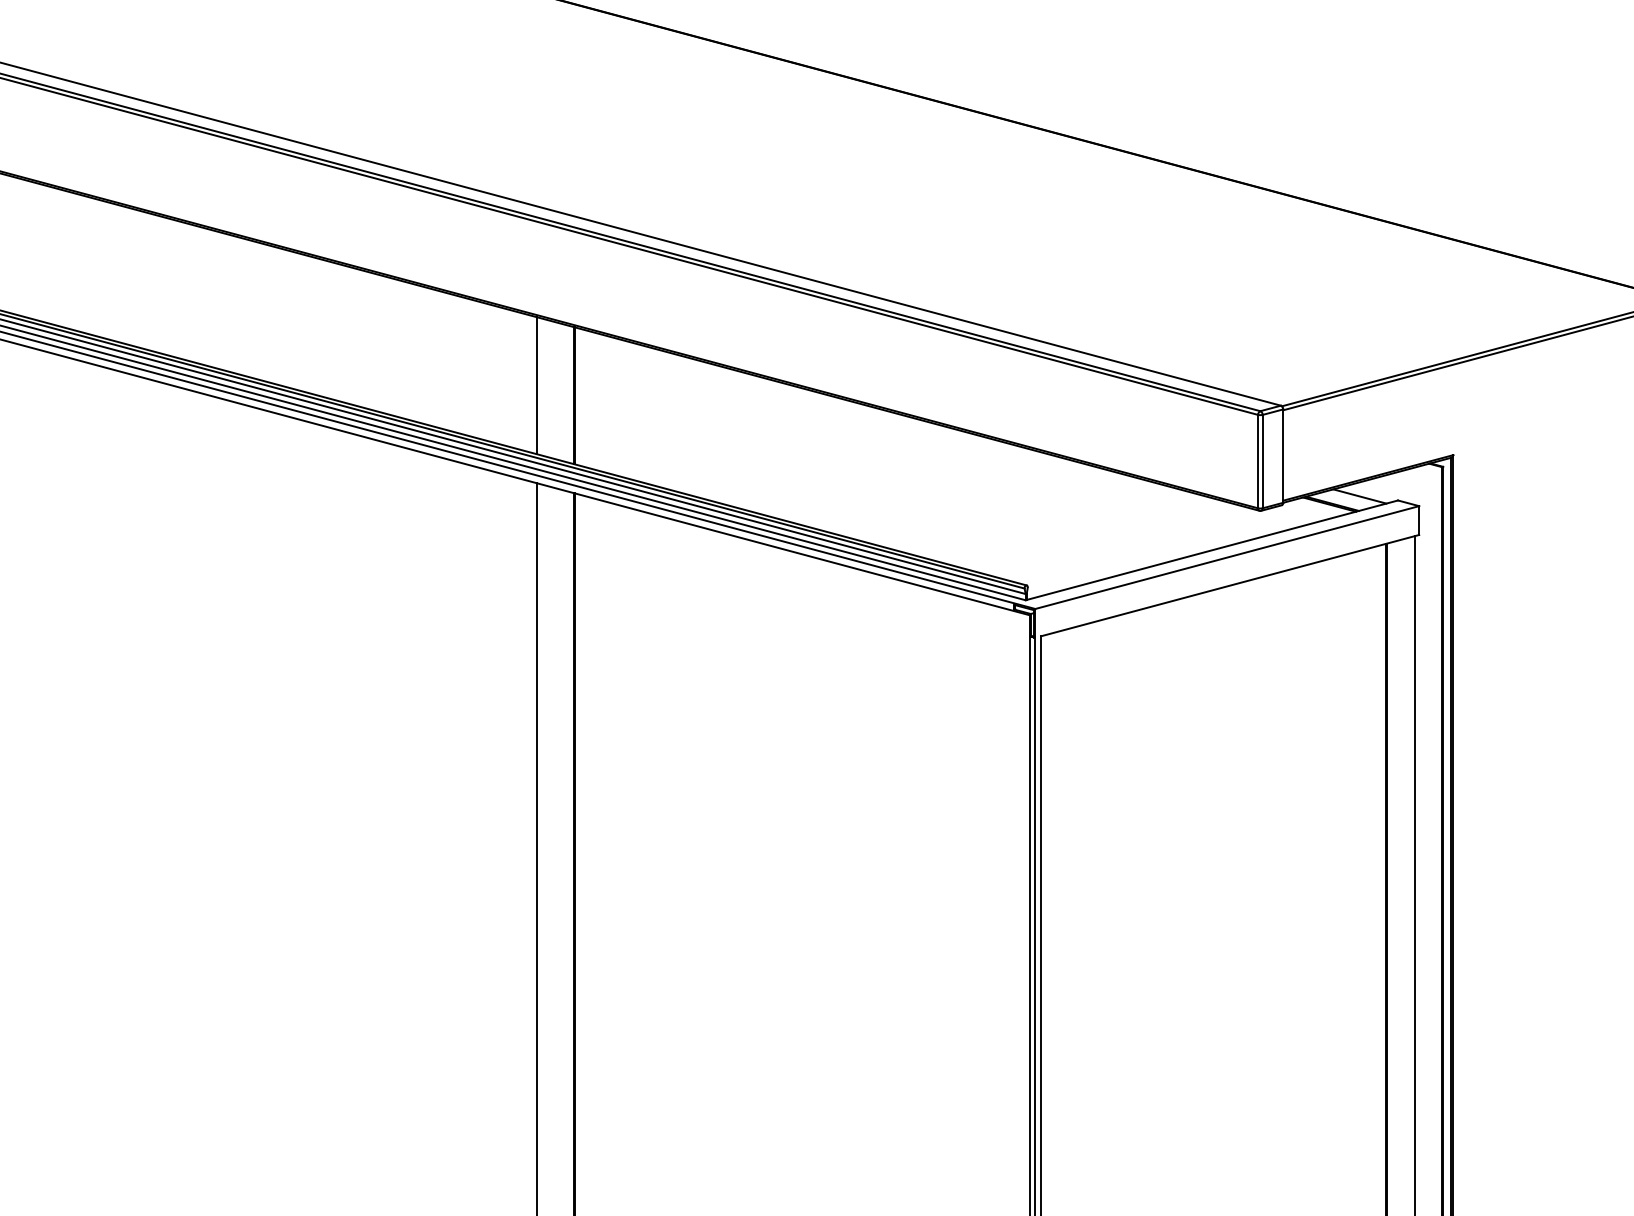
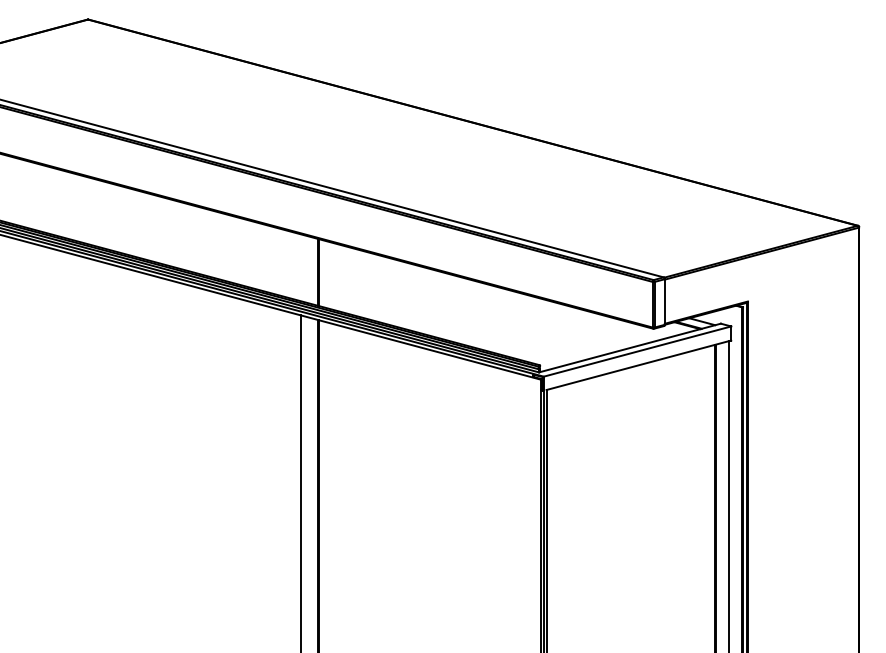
line: (537, 385) -> (300, 267), removed

